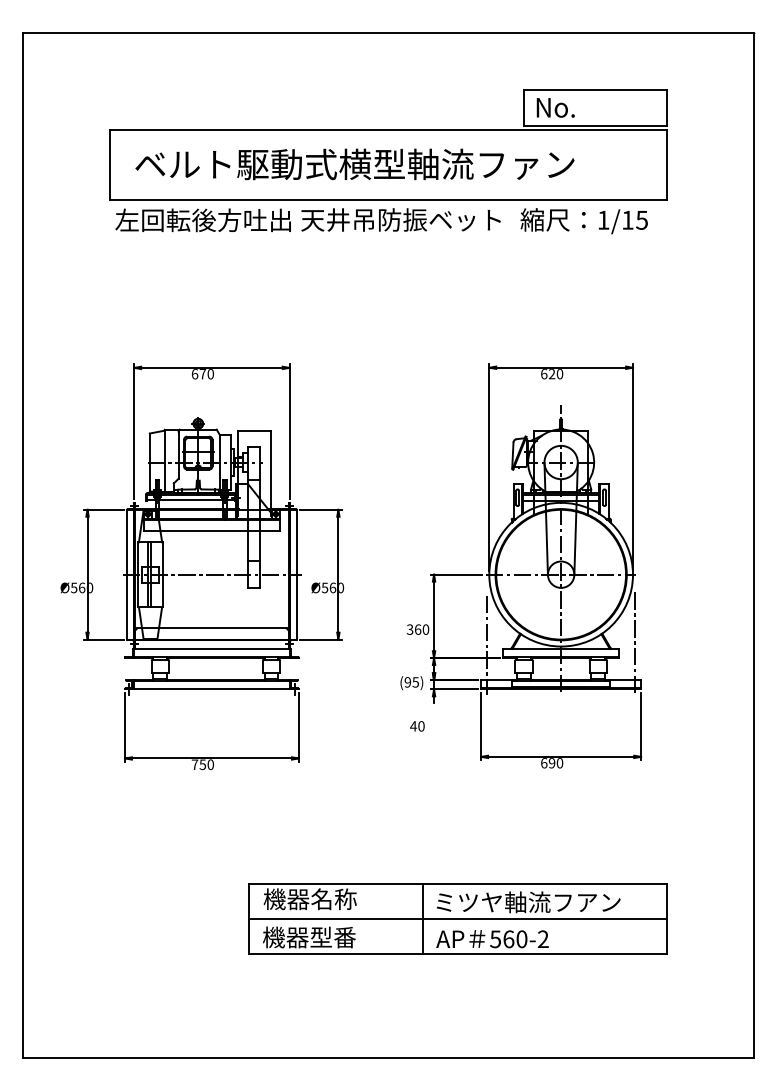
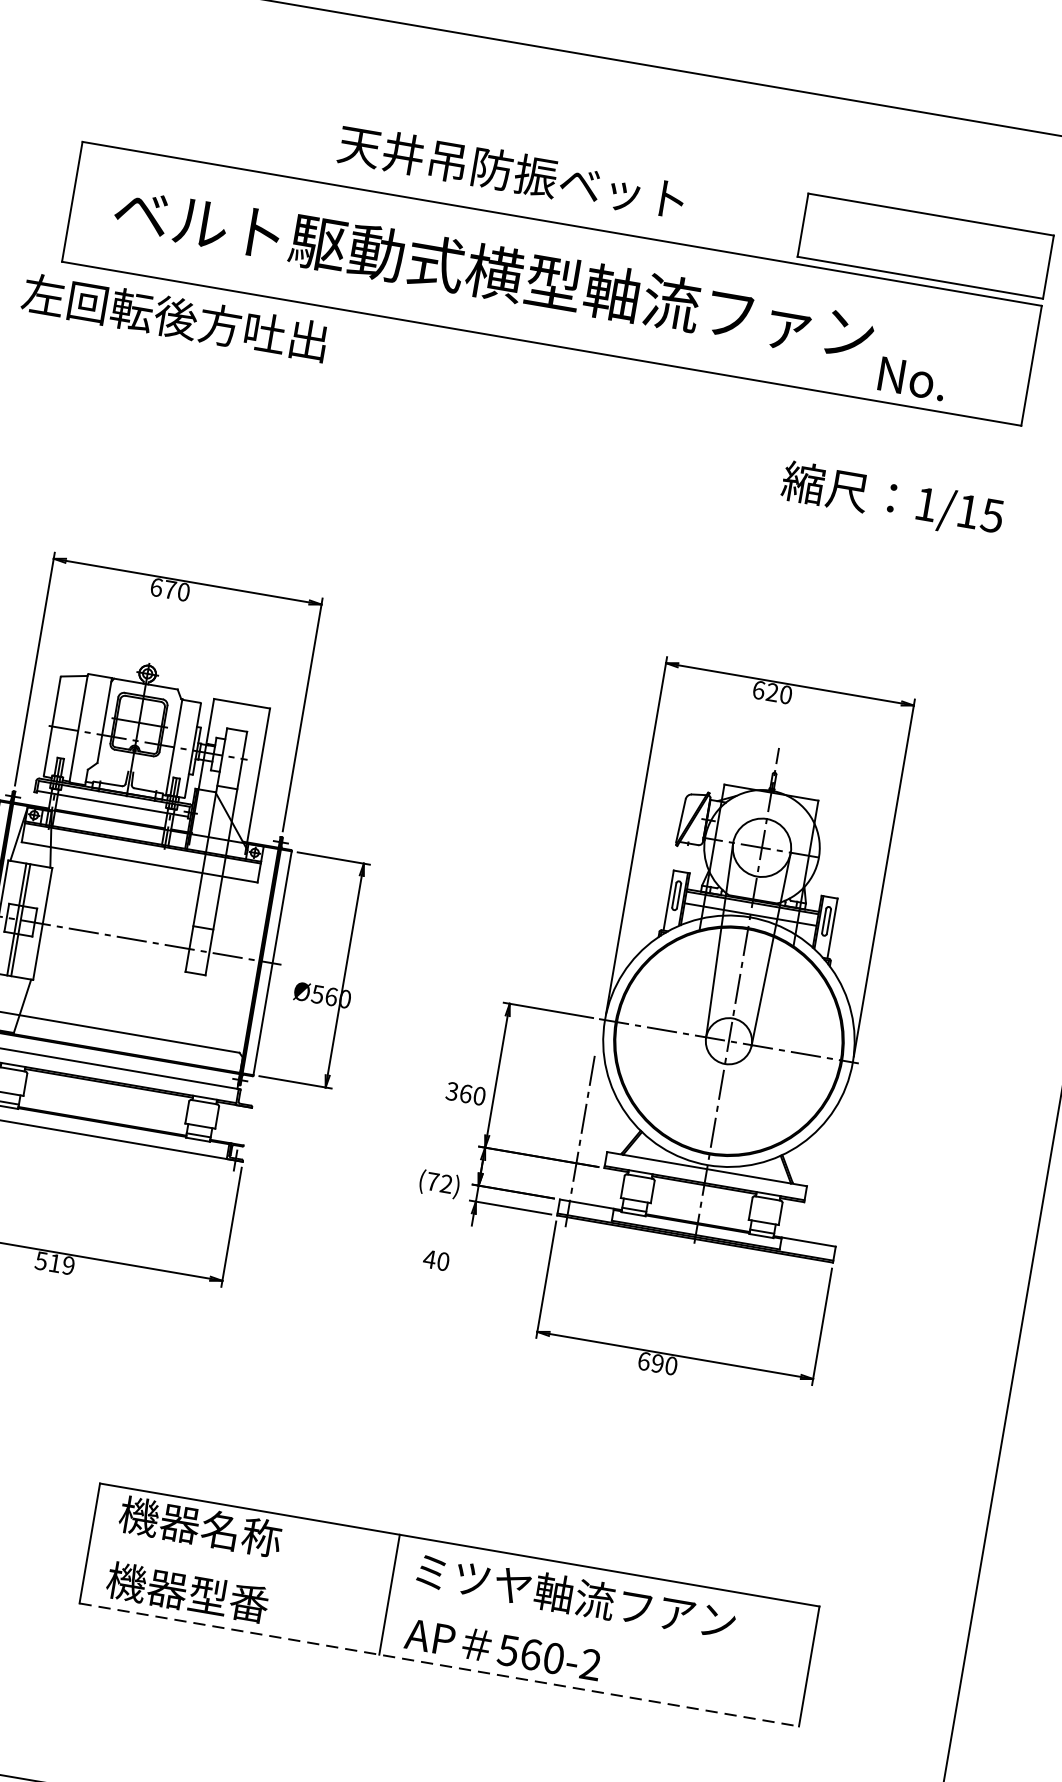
text: (555, 107) -> (912, 378), moved
text: (400, 219) -> (510, 171), moved
text: (202, 220) -> (173, 317), moved
text: (583, 221) -> (891, 500), moved
line: (635, 643) -> (836, 1181), removed
text: (411, 682) -> (439, 1183), (95) -> (72)
text: (202, 764) -> (54, 1262), 750 -> 519
line: (457, 919) -> (448, 1605), removed
line: (458, 953) -> (440, 1664), solid -> dashed

